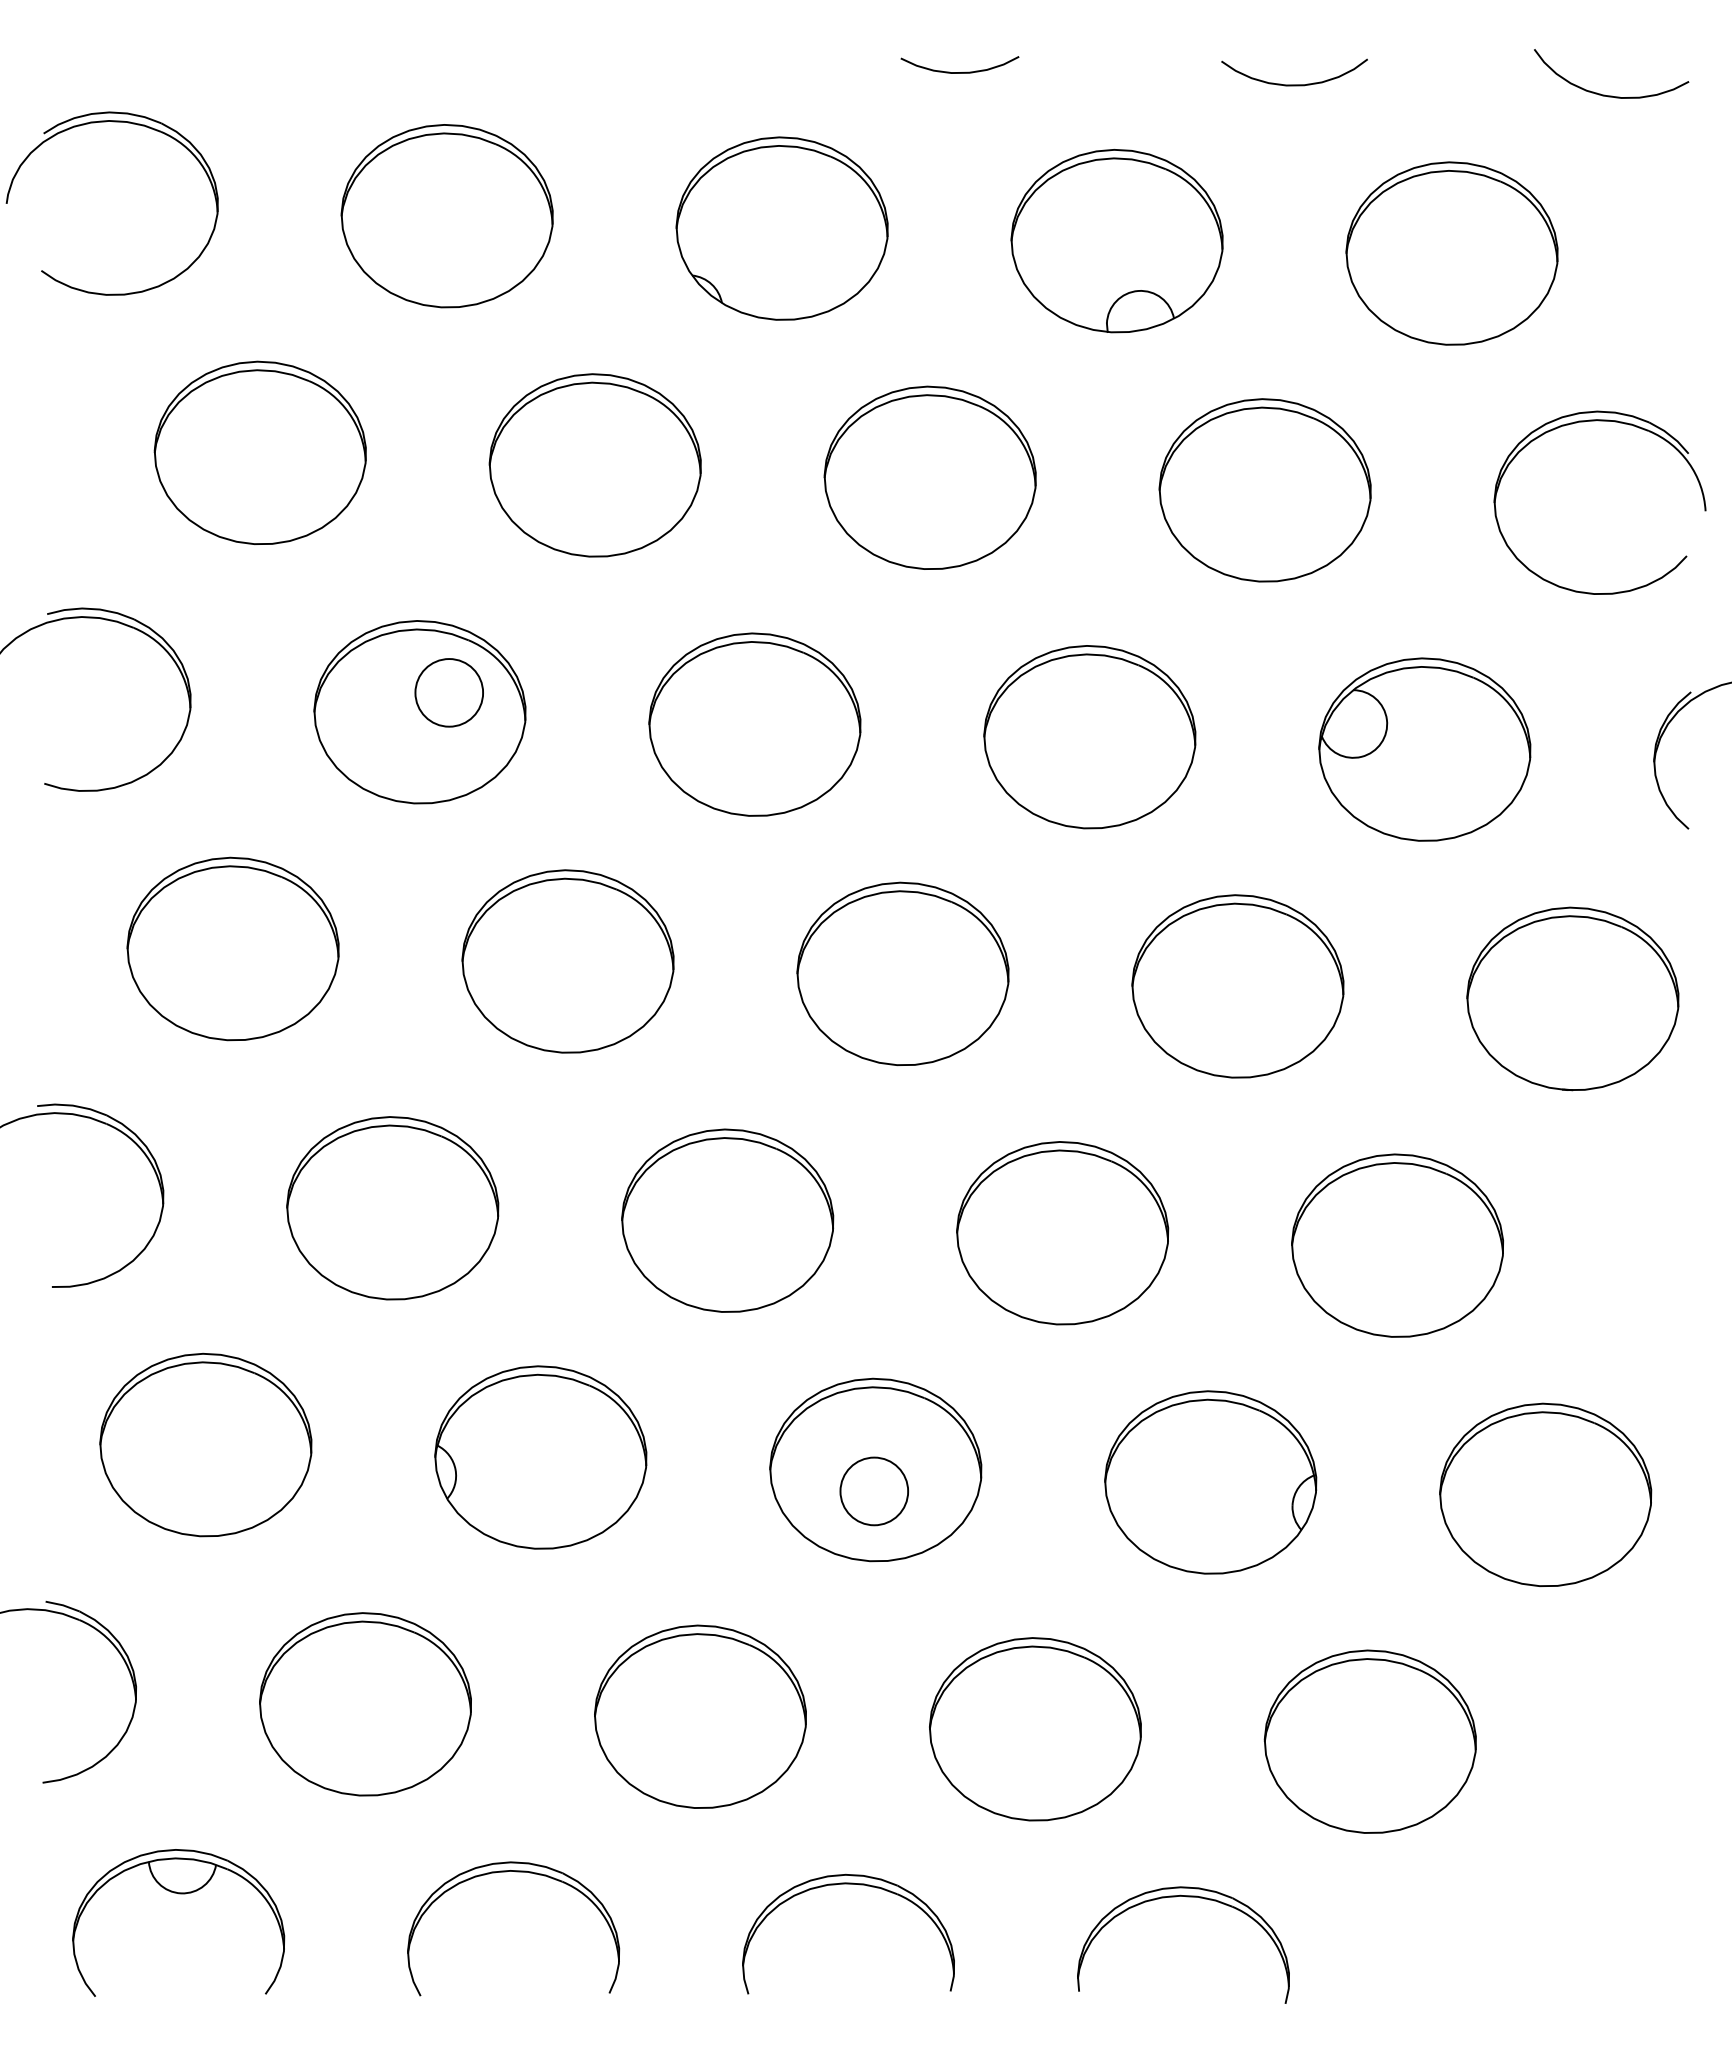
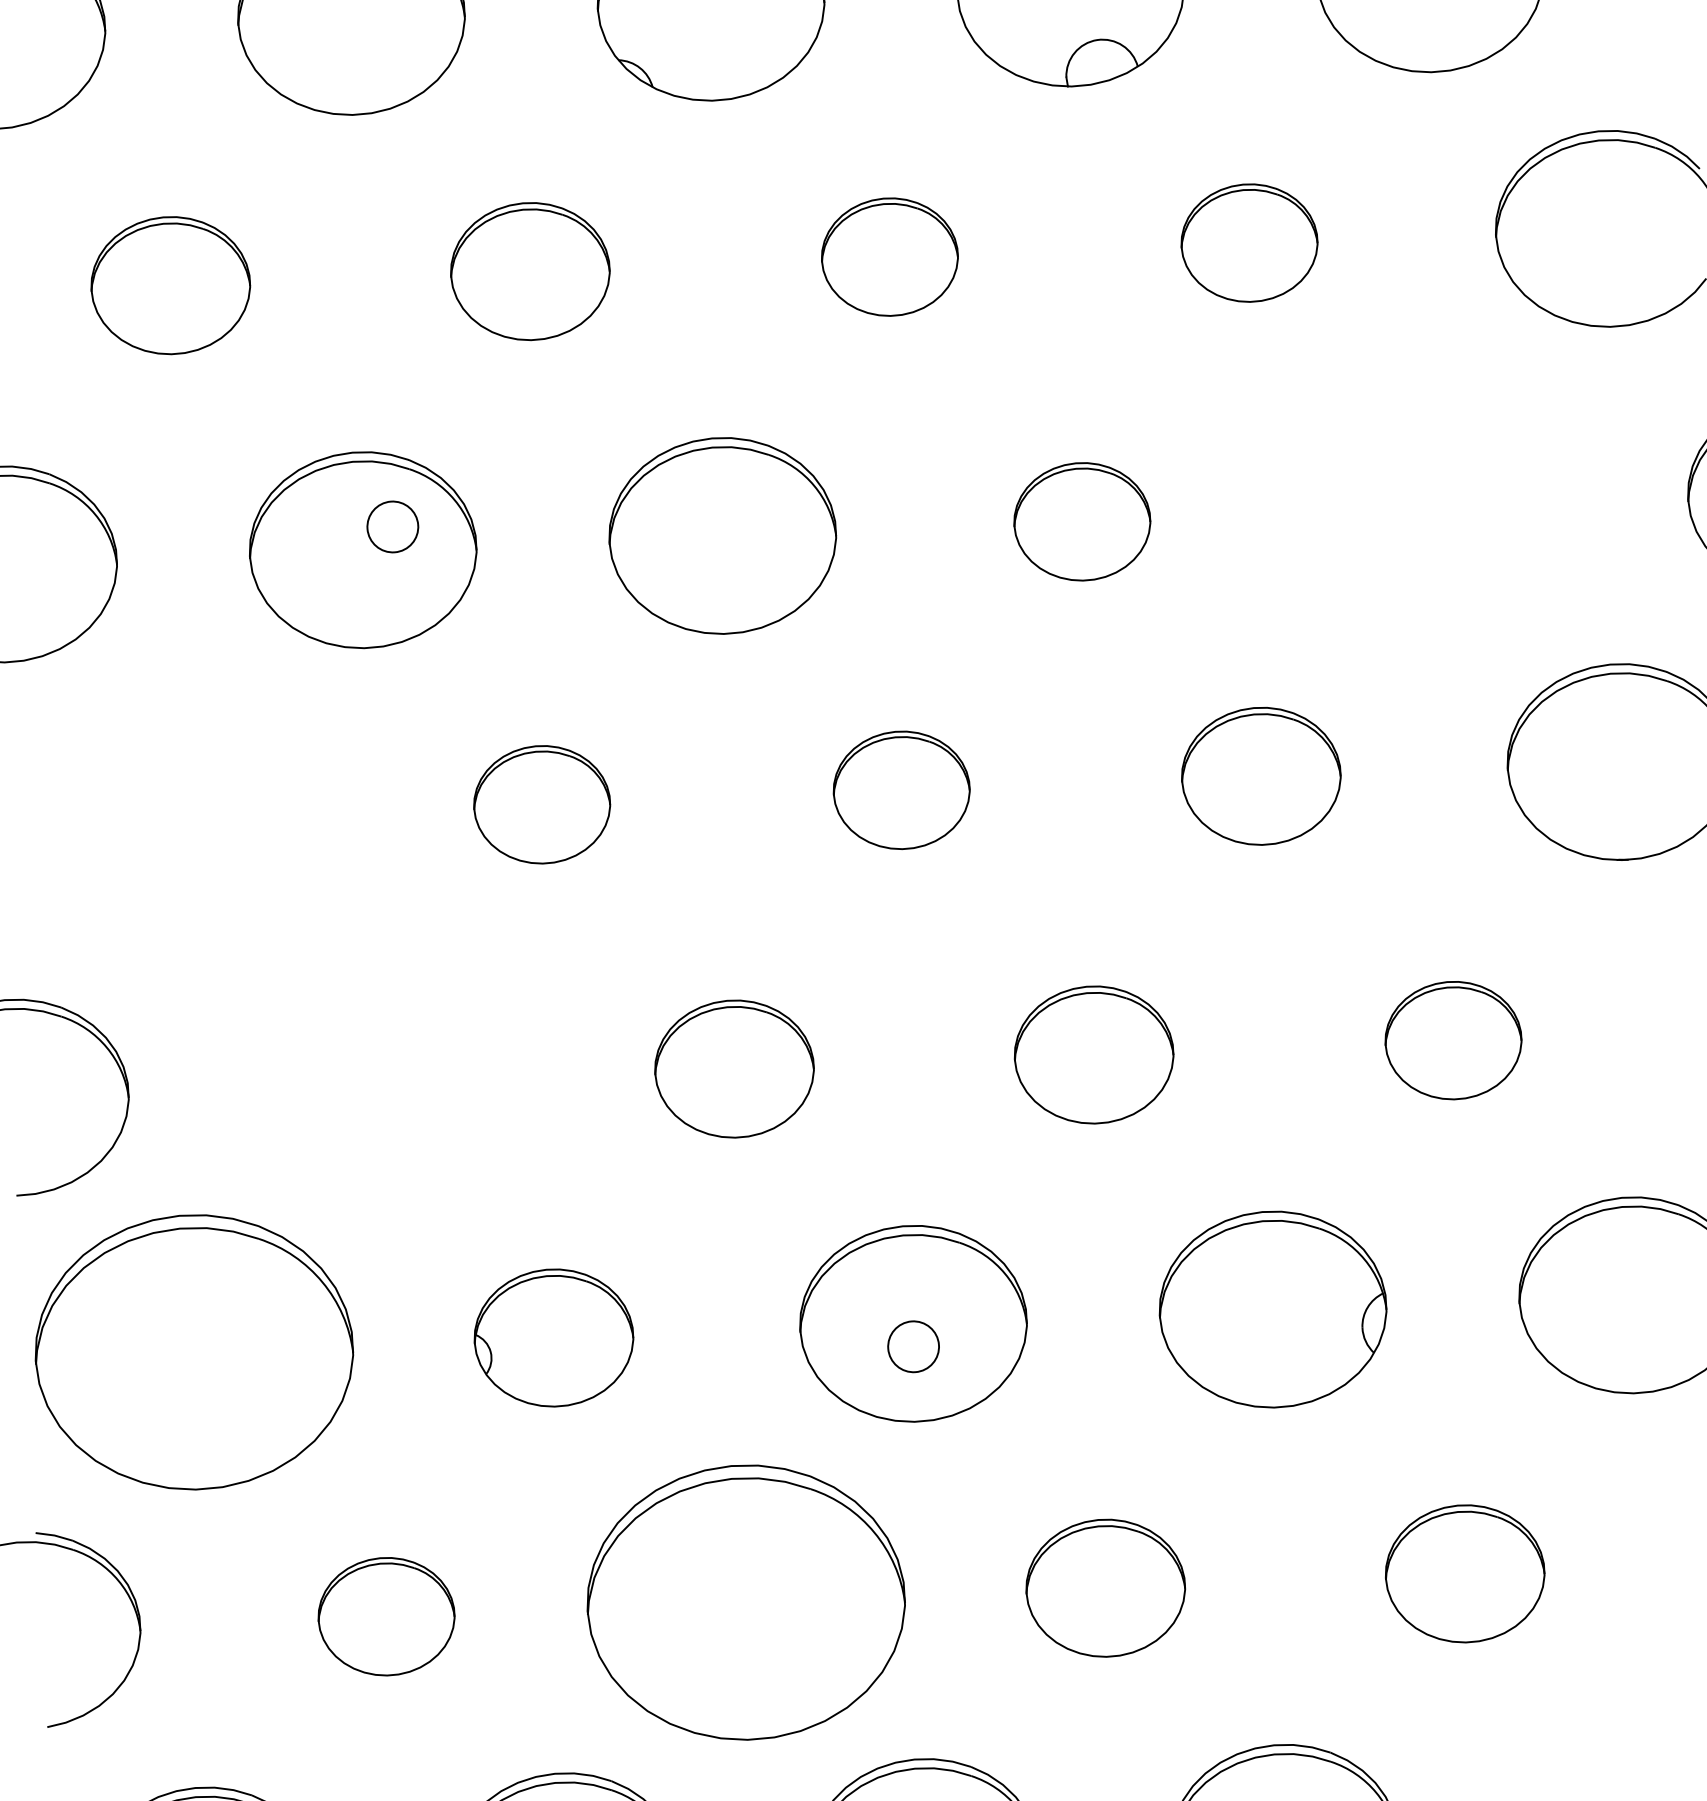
part: (259, 452) -> (169, 285), size x0.7
part: (594, 465) -> (529, 271), size x0.7
part: (929, 477) -> (889, 256), size x0.6
part: (1264, 490) -> (1248, 243), size x0.6
circle: (449, 692) -> (393, 526), size x0.7
part: (1089, 737) -> (1081, 522), size x0.6
part: (1424, 749) -> (1441, 507), removed
part: (232, 948) -> (181, 818), removed
part: (567, 961) -> (541, 804), size x0.6
part: (902, 973) -> (901, 790), size x0.6
part: (1237, 986) -> (1260, 776), size x0.7
part: (392, 1208) -> (374, 1083), removed
part: (727, 1220) -> (734, 1068), size x0.7
part: (1062, 1233) -> (1093, 1055), size x0.7
part: (1397, 1245) -> (1453, 1040), size x0.6
part: (205, 1444) -> (193, 1351), size x1.4
part: (540, 1457) -> (553, 1337), size x0.7
circle: (874, 1491) -> (913, 1346), size x0.7
part: (365, 1704) -> (386, 1616), size x0.6
part: (700, 1716) -> (746, 1602), size x1.4
part: (1035, 1729) -> (1105, 1588), size x0.7
part: (1369, 1741) -> (1464, 1573), size x0.7

